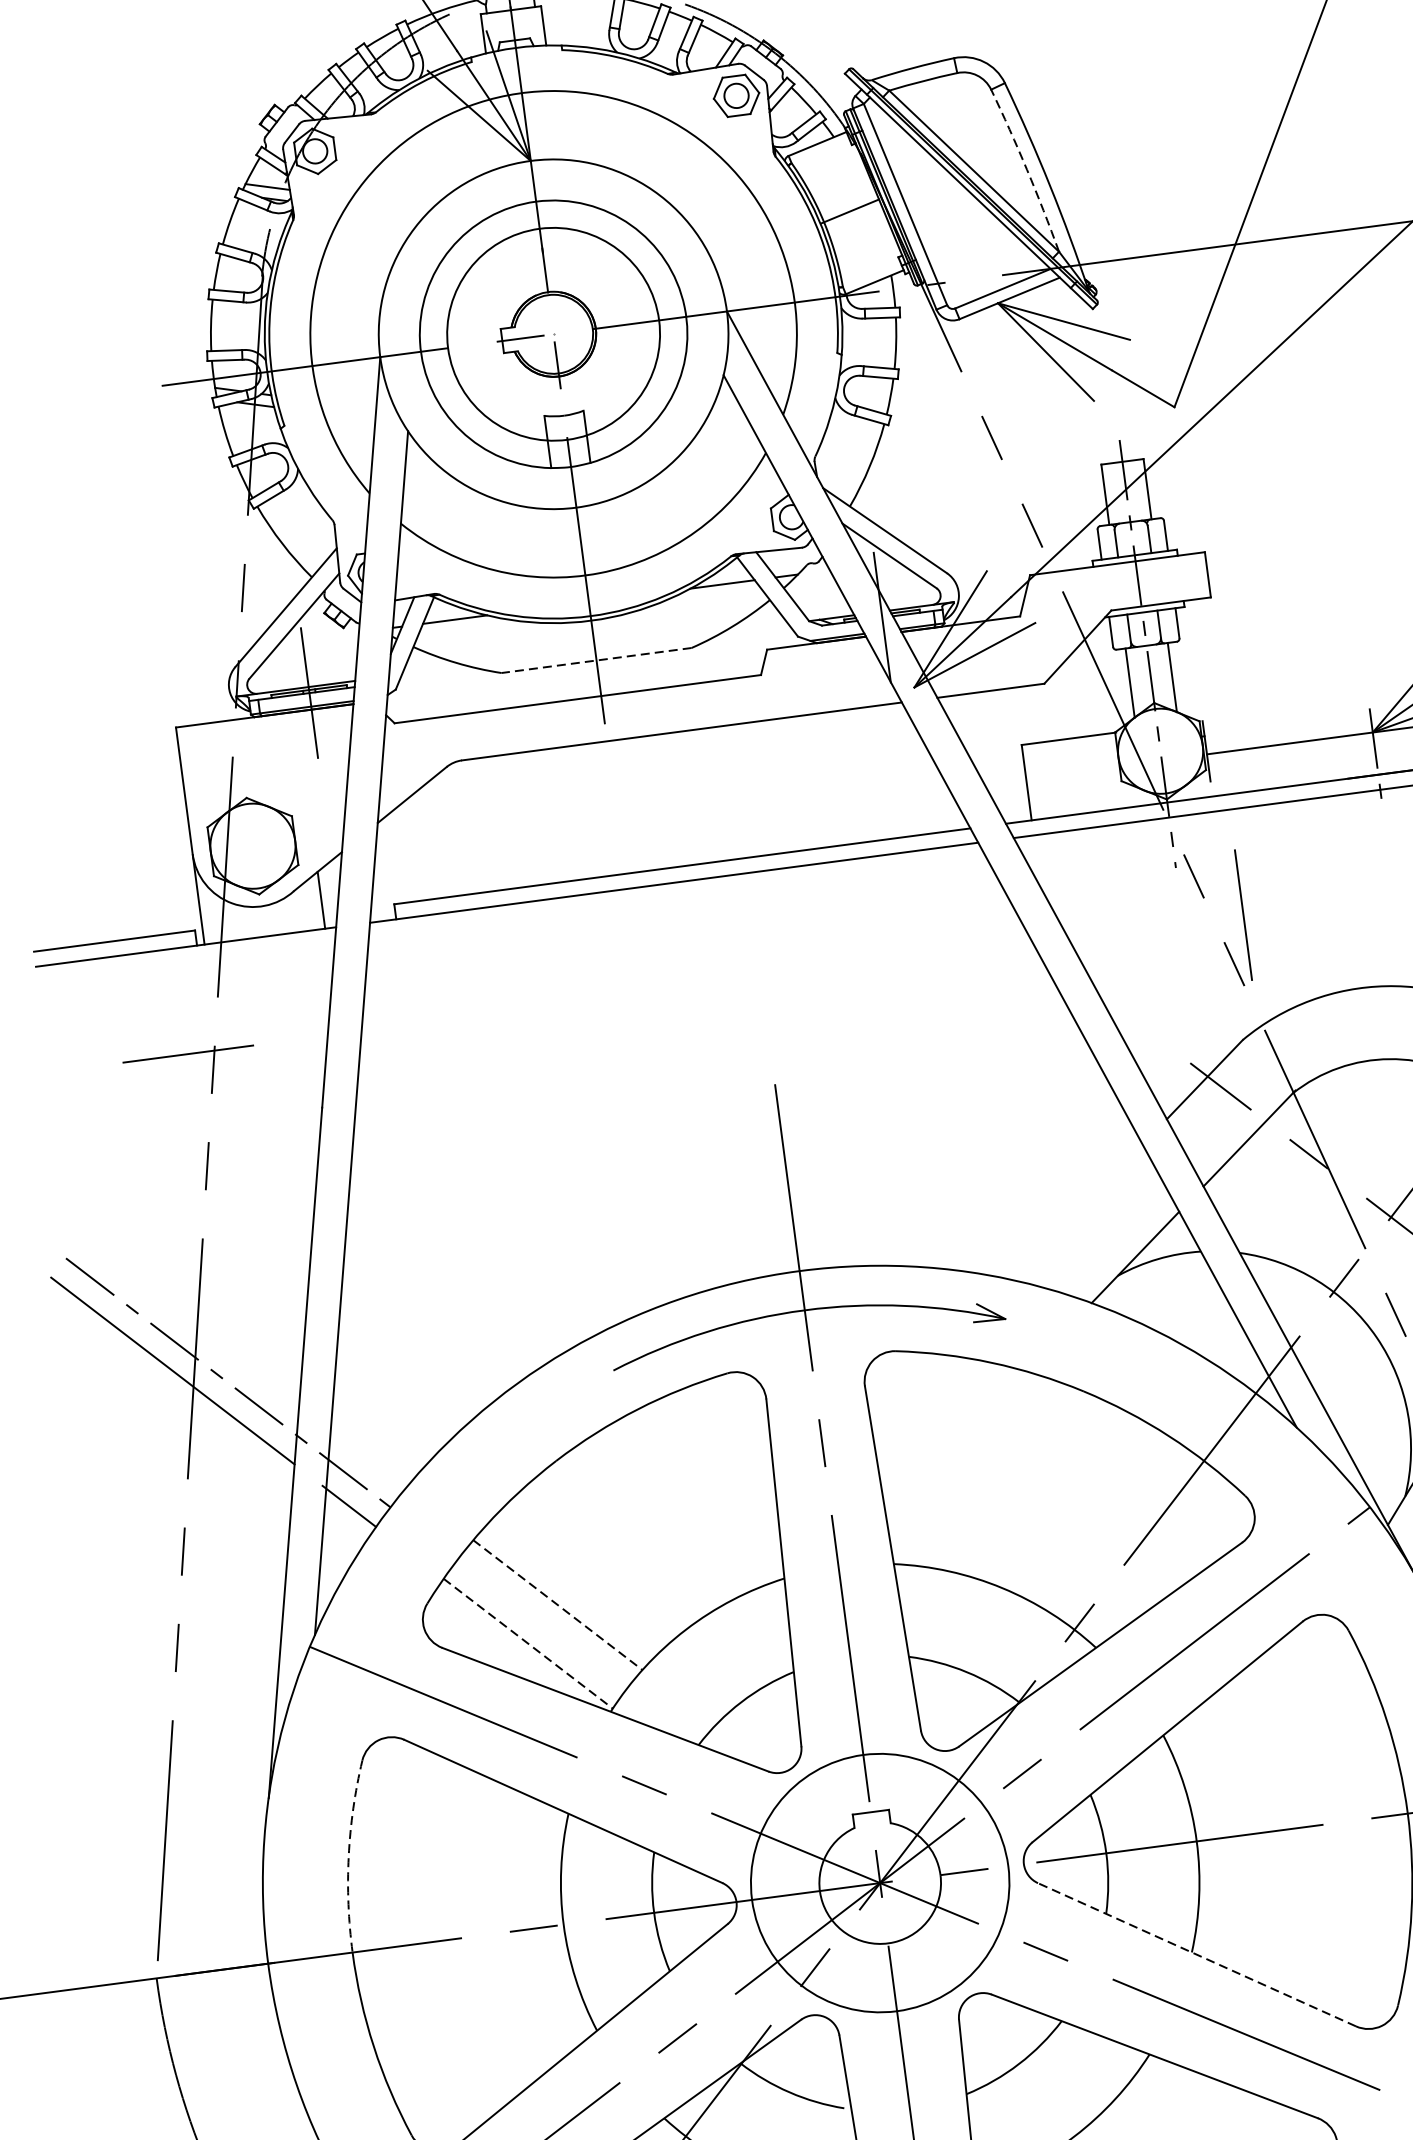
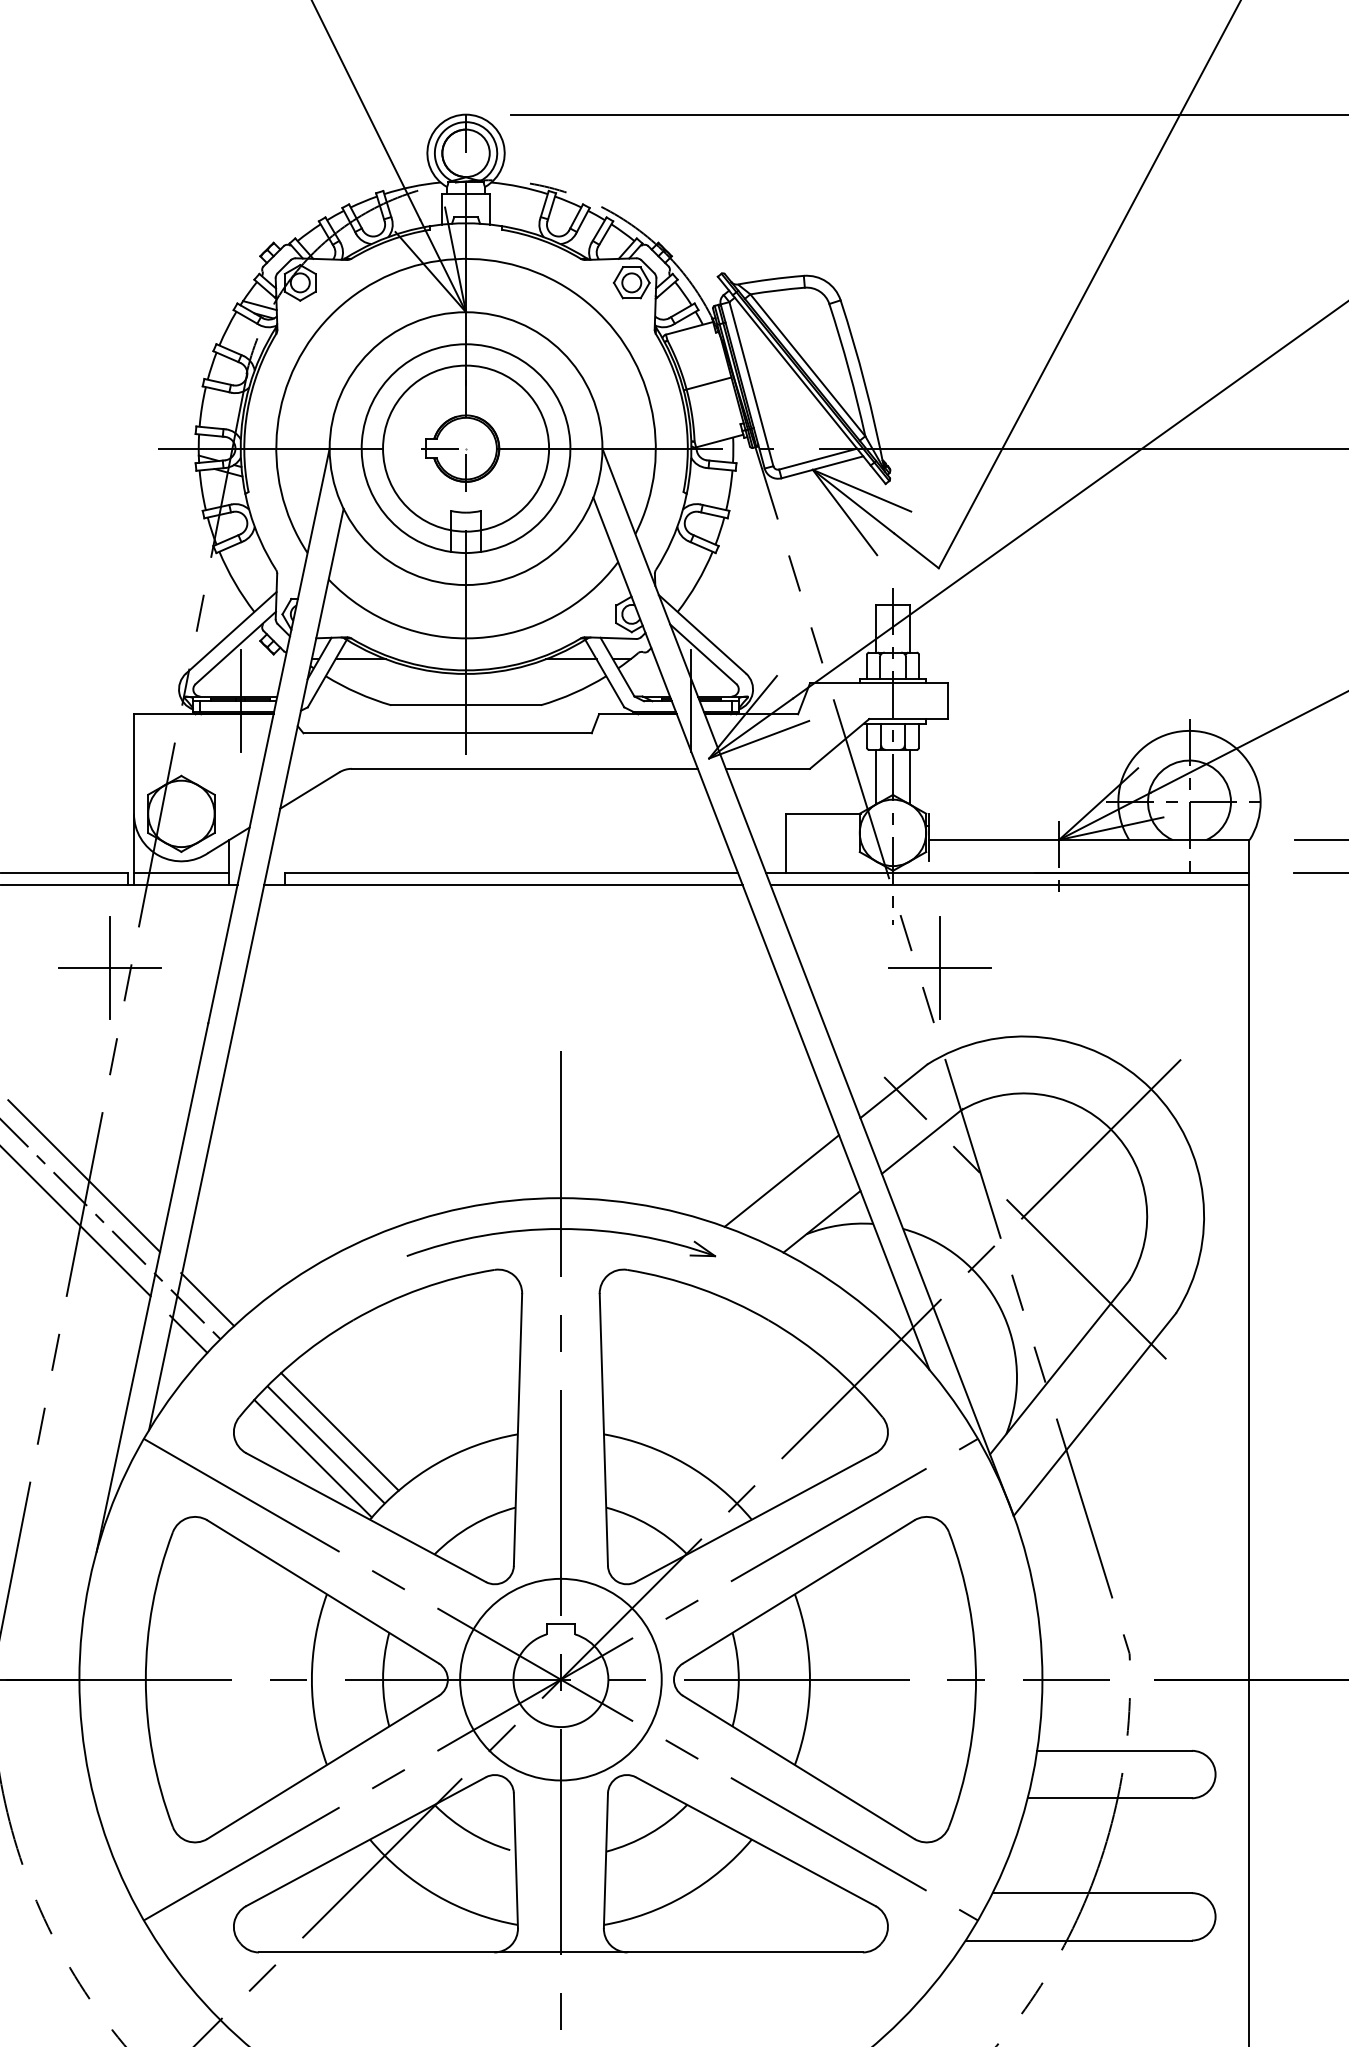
arc: (1026, 169) -> (848, 369), dashed -> solid
line: (597, 660) -> (466, 705), dashed -> solid
line: (1243, 915) -> (940, 968), added
line: (261, 922) -> (180, 873), added
line: (188, 1054) -> (110, 968), added
line: (1077, 1211) -> (781, 1180), added
line: (190, 1322) -> (84, 1175), added
line: (367, 1459) -> (207, 1299), added
line: (558, 1605) -> (340, 1432), dashed -> solid
line: (541, 1623) -> (325, 1444), added
line: (528, 1644) -> (313, 1459), dashed -> solid
arc: (348, 1855) -> (152, 1604), dashed -> solid
line: (1196, 1954) -> (798, 1767), dashed -> solid

